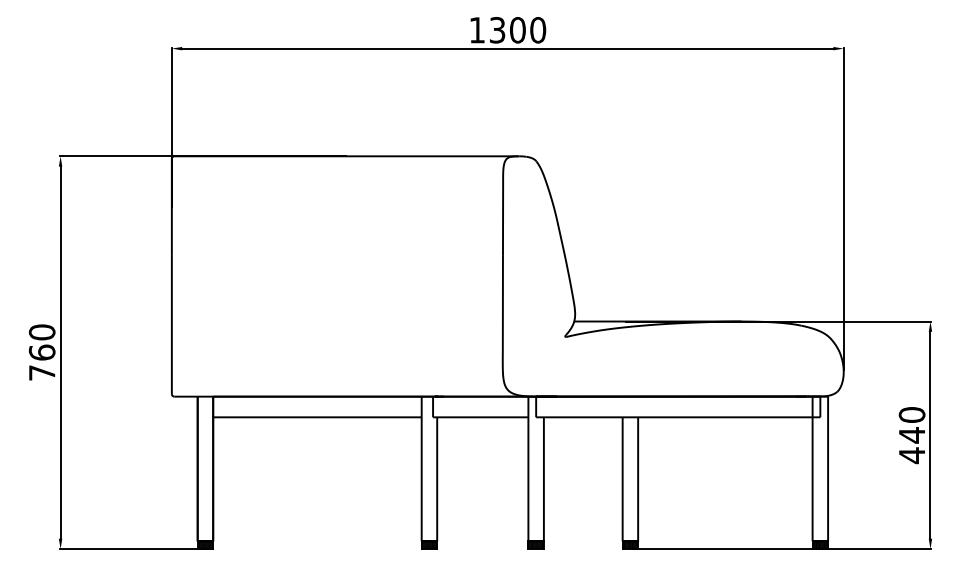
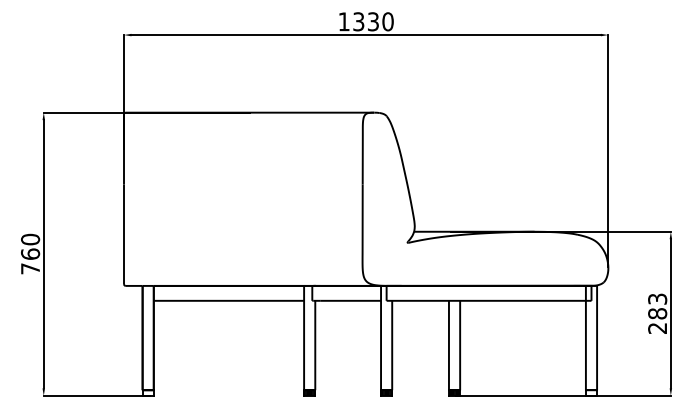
text: (517, 30) -> (373, 21), 1300 -> 1330
text: (911, 435) -> (657, 313), 440 -> 283
hatch: (204, 545) -> (147, 393), removed
hatch: (820, 545) -> (591, 393), removed

